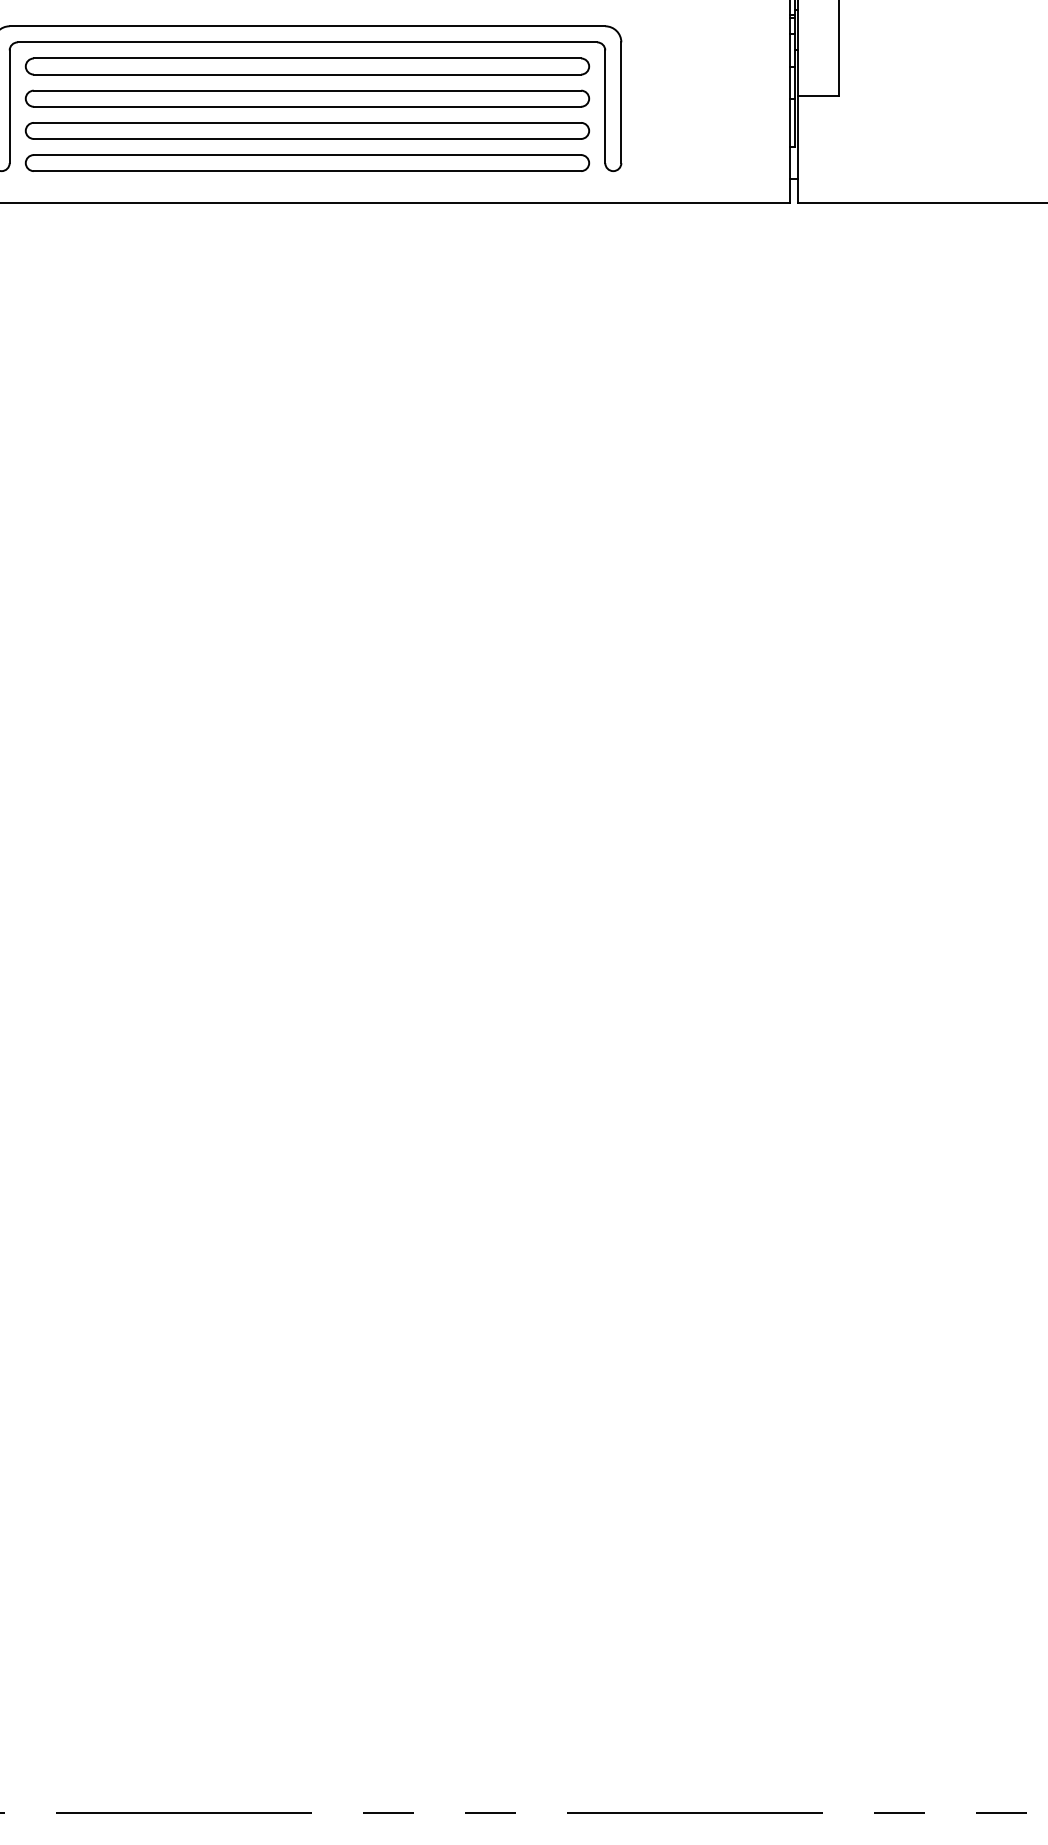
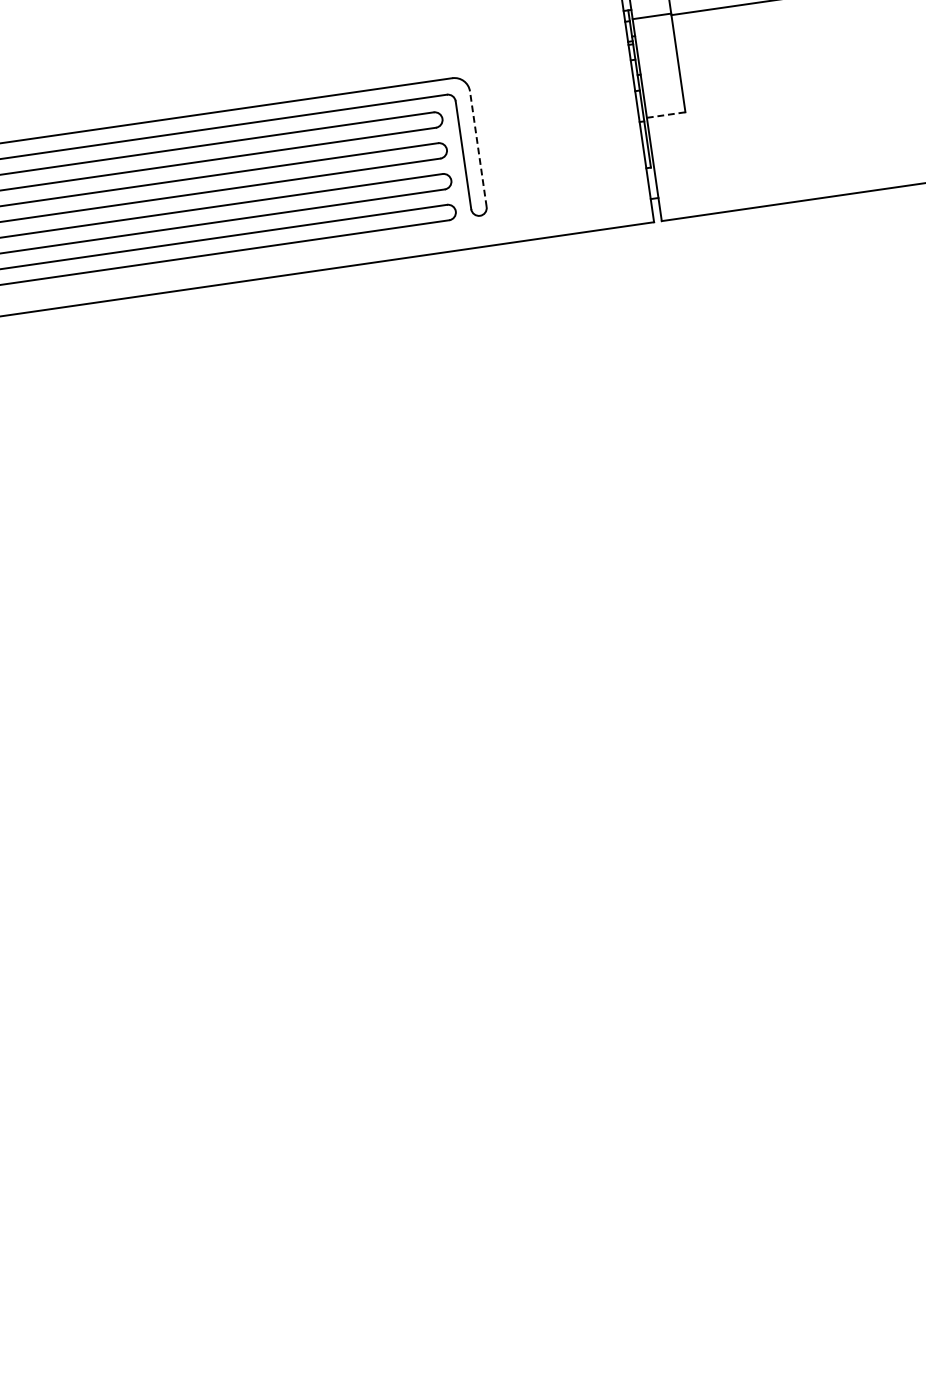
line: (819, 95) -> (667, 114), solid -> dashed
line: (621, 102) -> (478, 148), solid -> dashed

